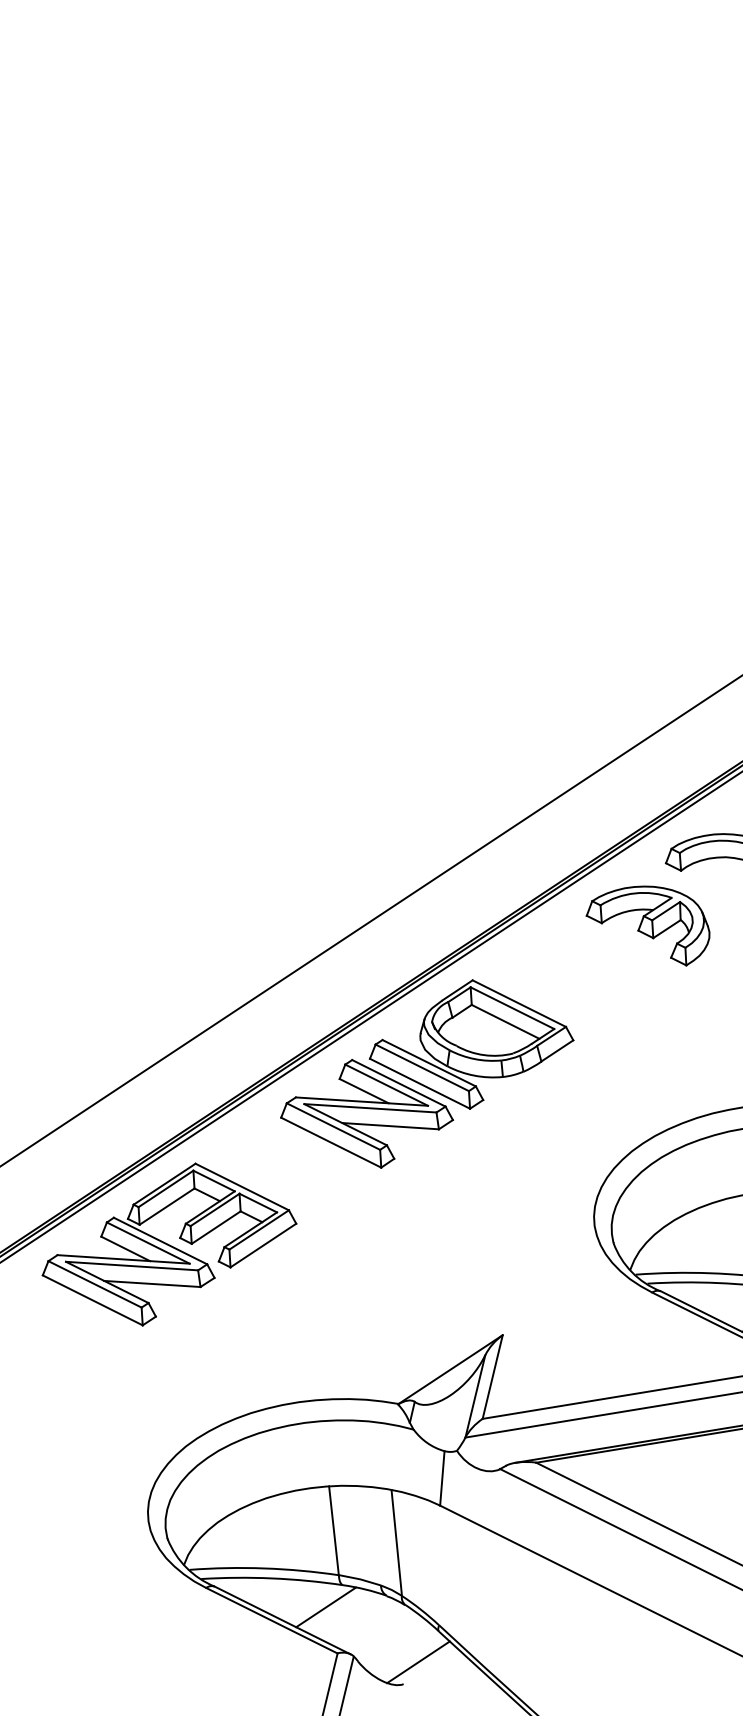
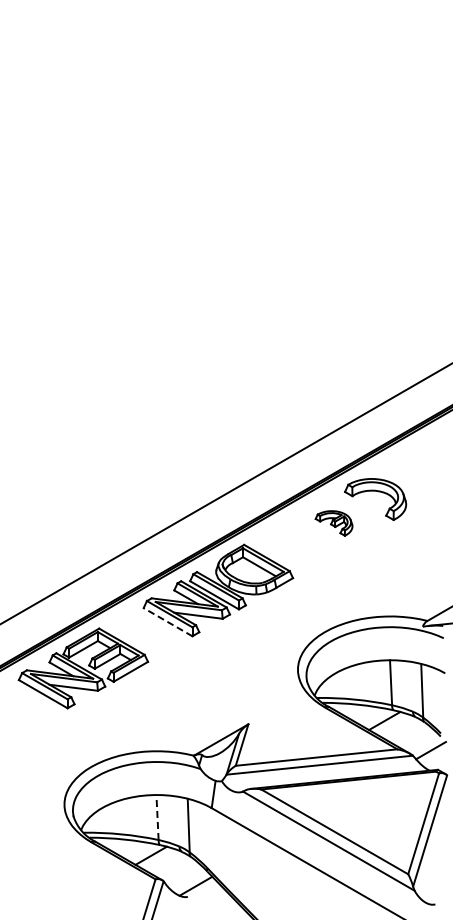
part: (646, 927) -> (333, 523), size x0.6
line: (329, 1141) -> (167, 621), solid -> dashed
line: (333, 1528) -> (157, 816), solid -> dashed

